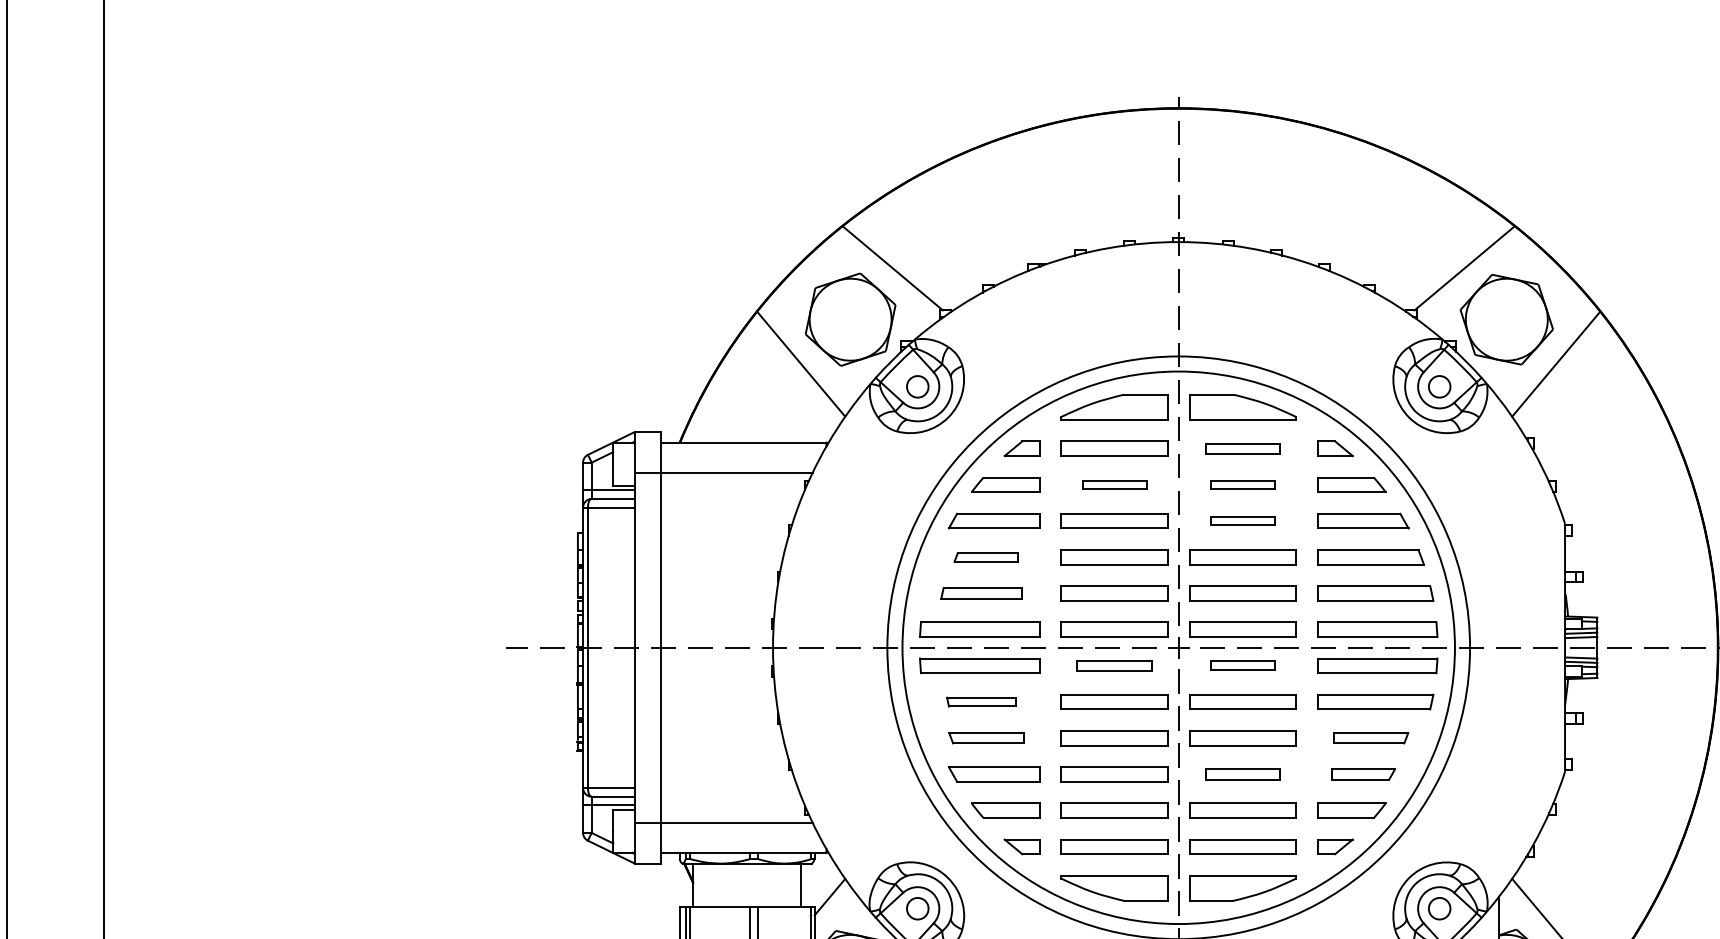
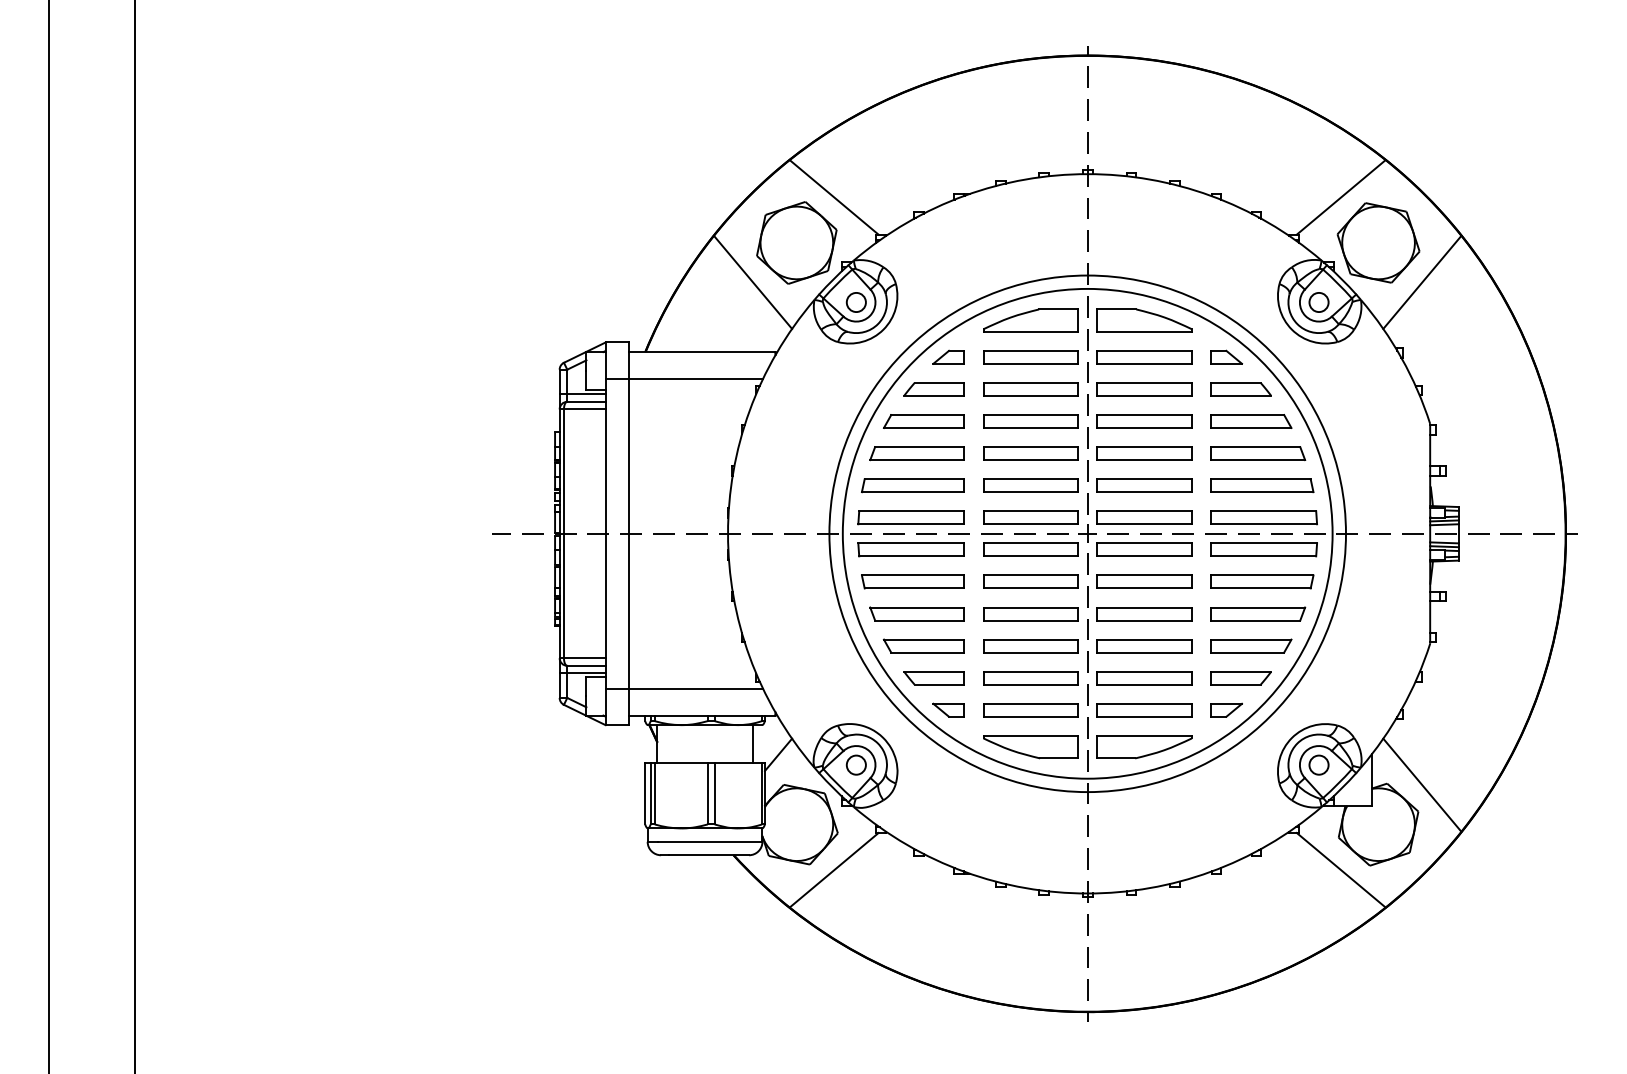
part: (1242, 448) -> (1144, 357), size x1.43
part: (1114, 484) -> (1030, 389), size x1.67
part: (1242, 484) -> (1144, 389), size x1.67
part: (1242, 521) -> (1144, 421), size x1.67
part: (985, 557) -> (916, 453), size x1.67
part: (981, 593) -> (912, 485), size x1.43
part: (1114, 665) -> (1030, 549), size x1.43
part: (1242, 665) -> (1144, 549), size x1.67
part: (981, 701) -> (912, 581), size x1.67
part: (985, 737) -> (916, 613), size x1.43
part: (1371, 737) -> (1258, 613), size x1.43
part: (1363, 773) -> (1251, 645), size x1.43
part: (1242, 774) -> (1144, 646), size x1.43

